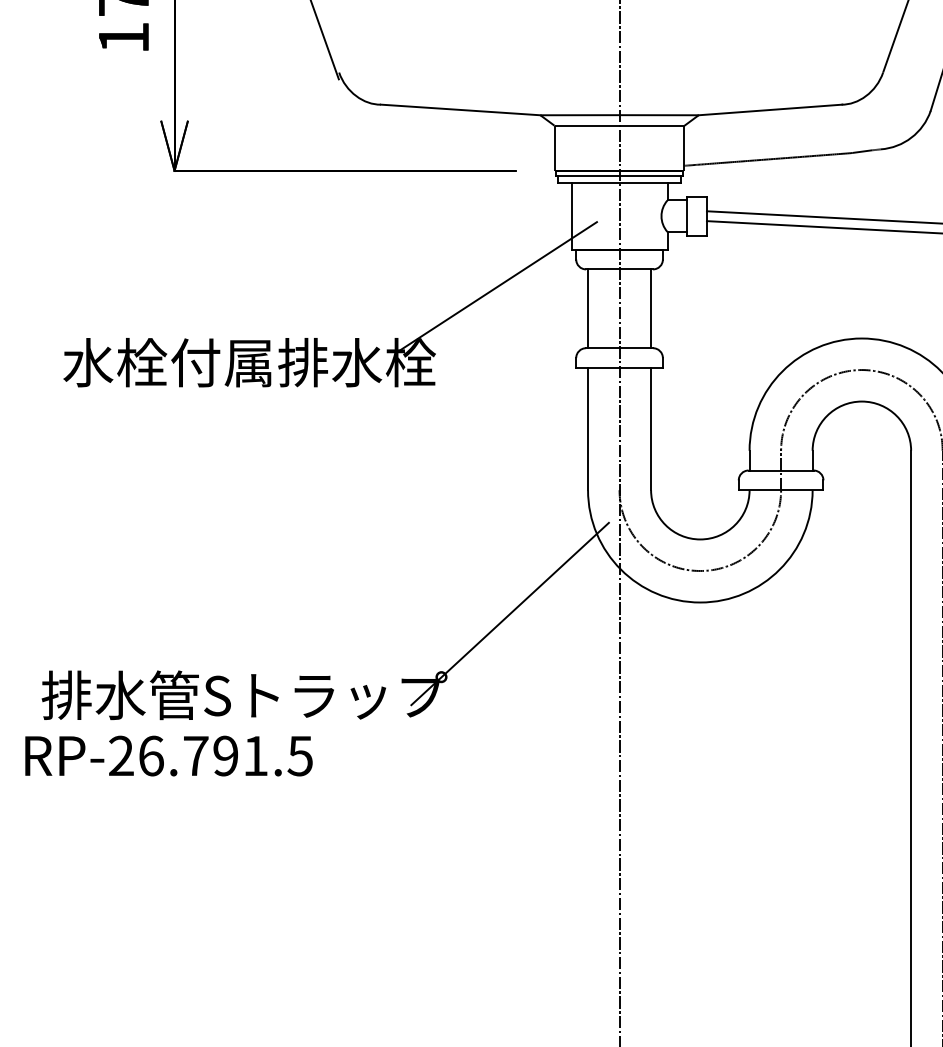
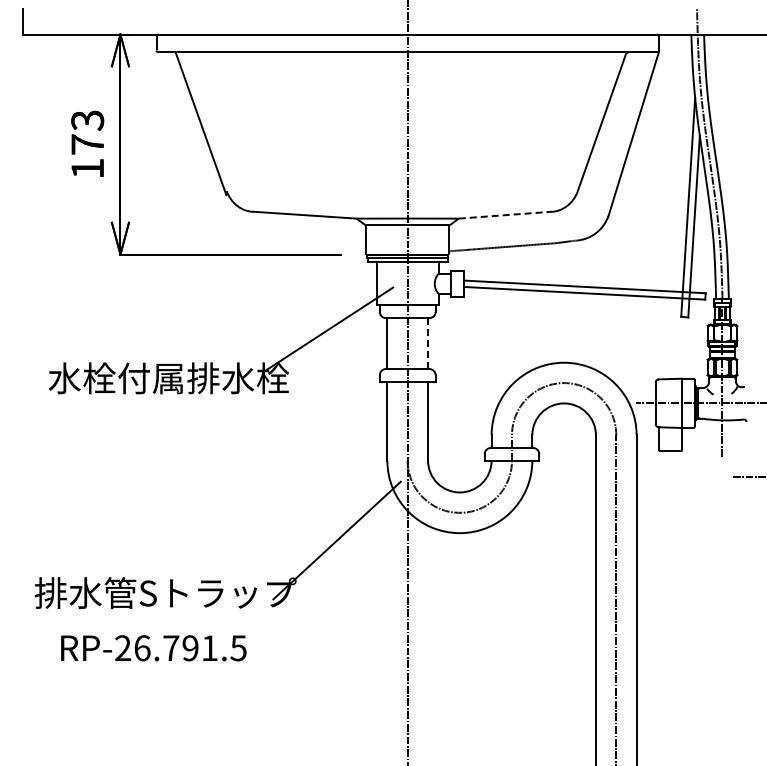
line: (771, 110) -> (505, 215), solid -> dashed
line: (651, 308) -> (428, 343), solid -> dashed
text: (168, 756) -> (153, 648), moved

